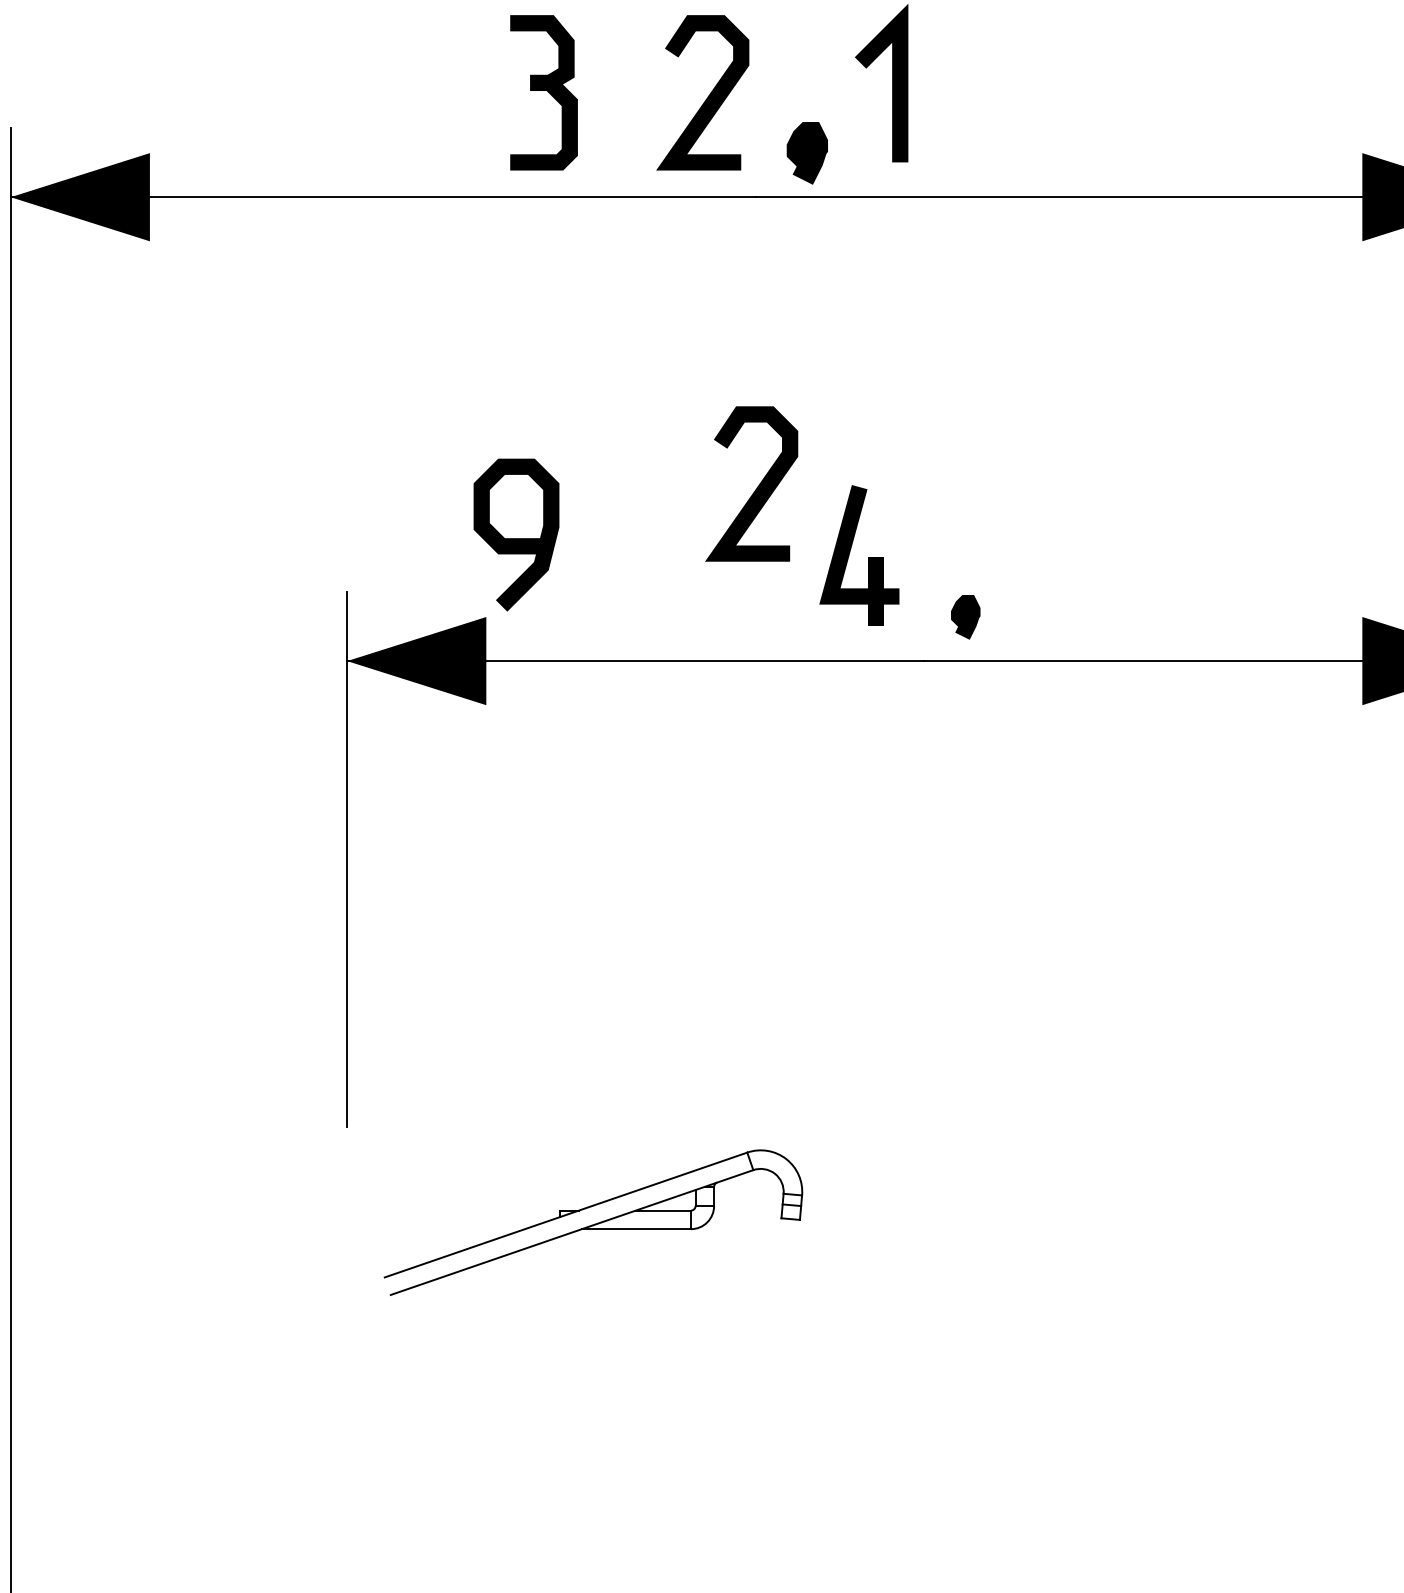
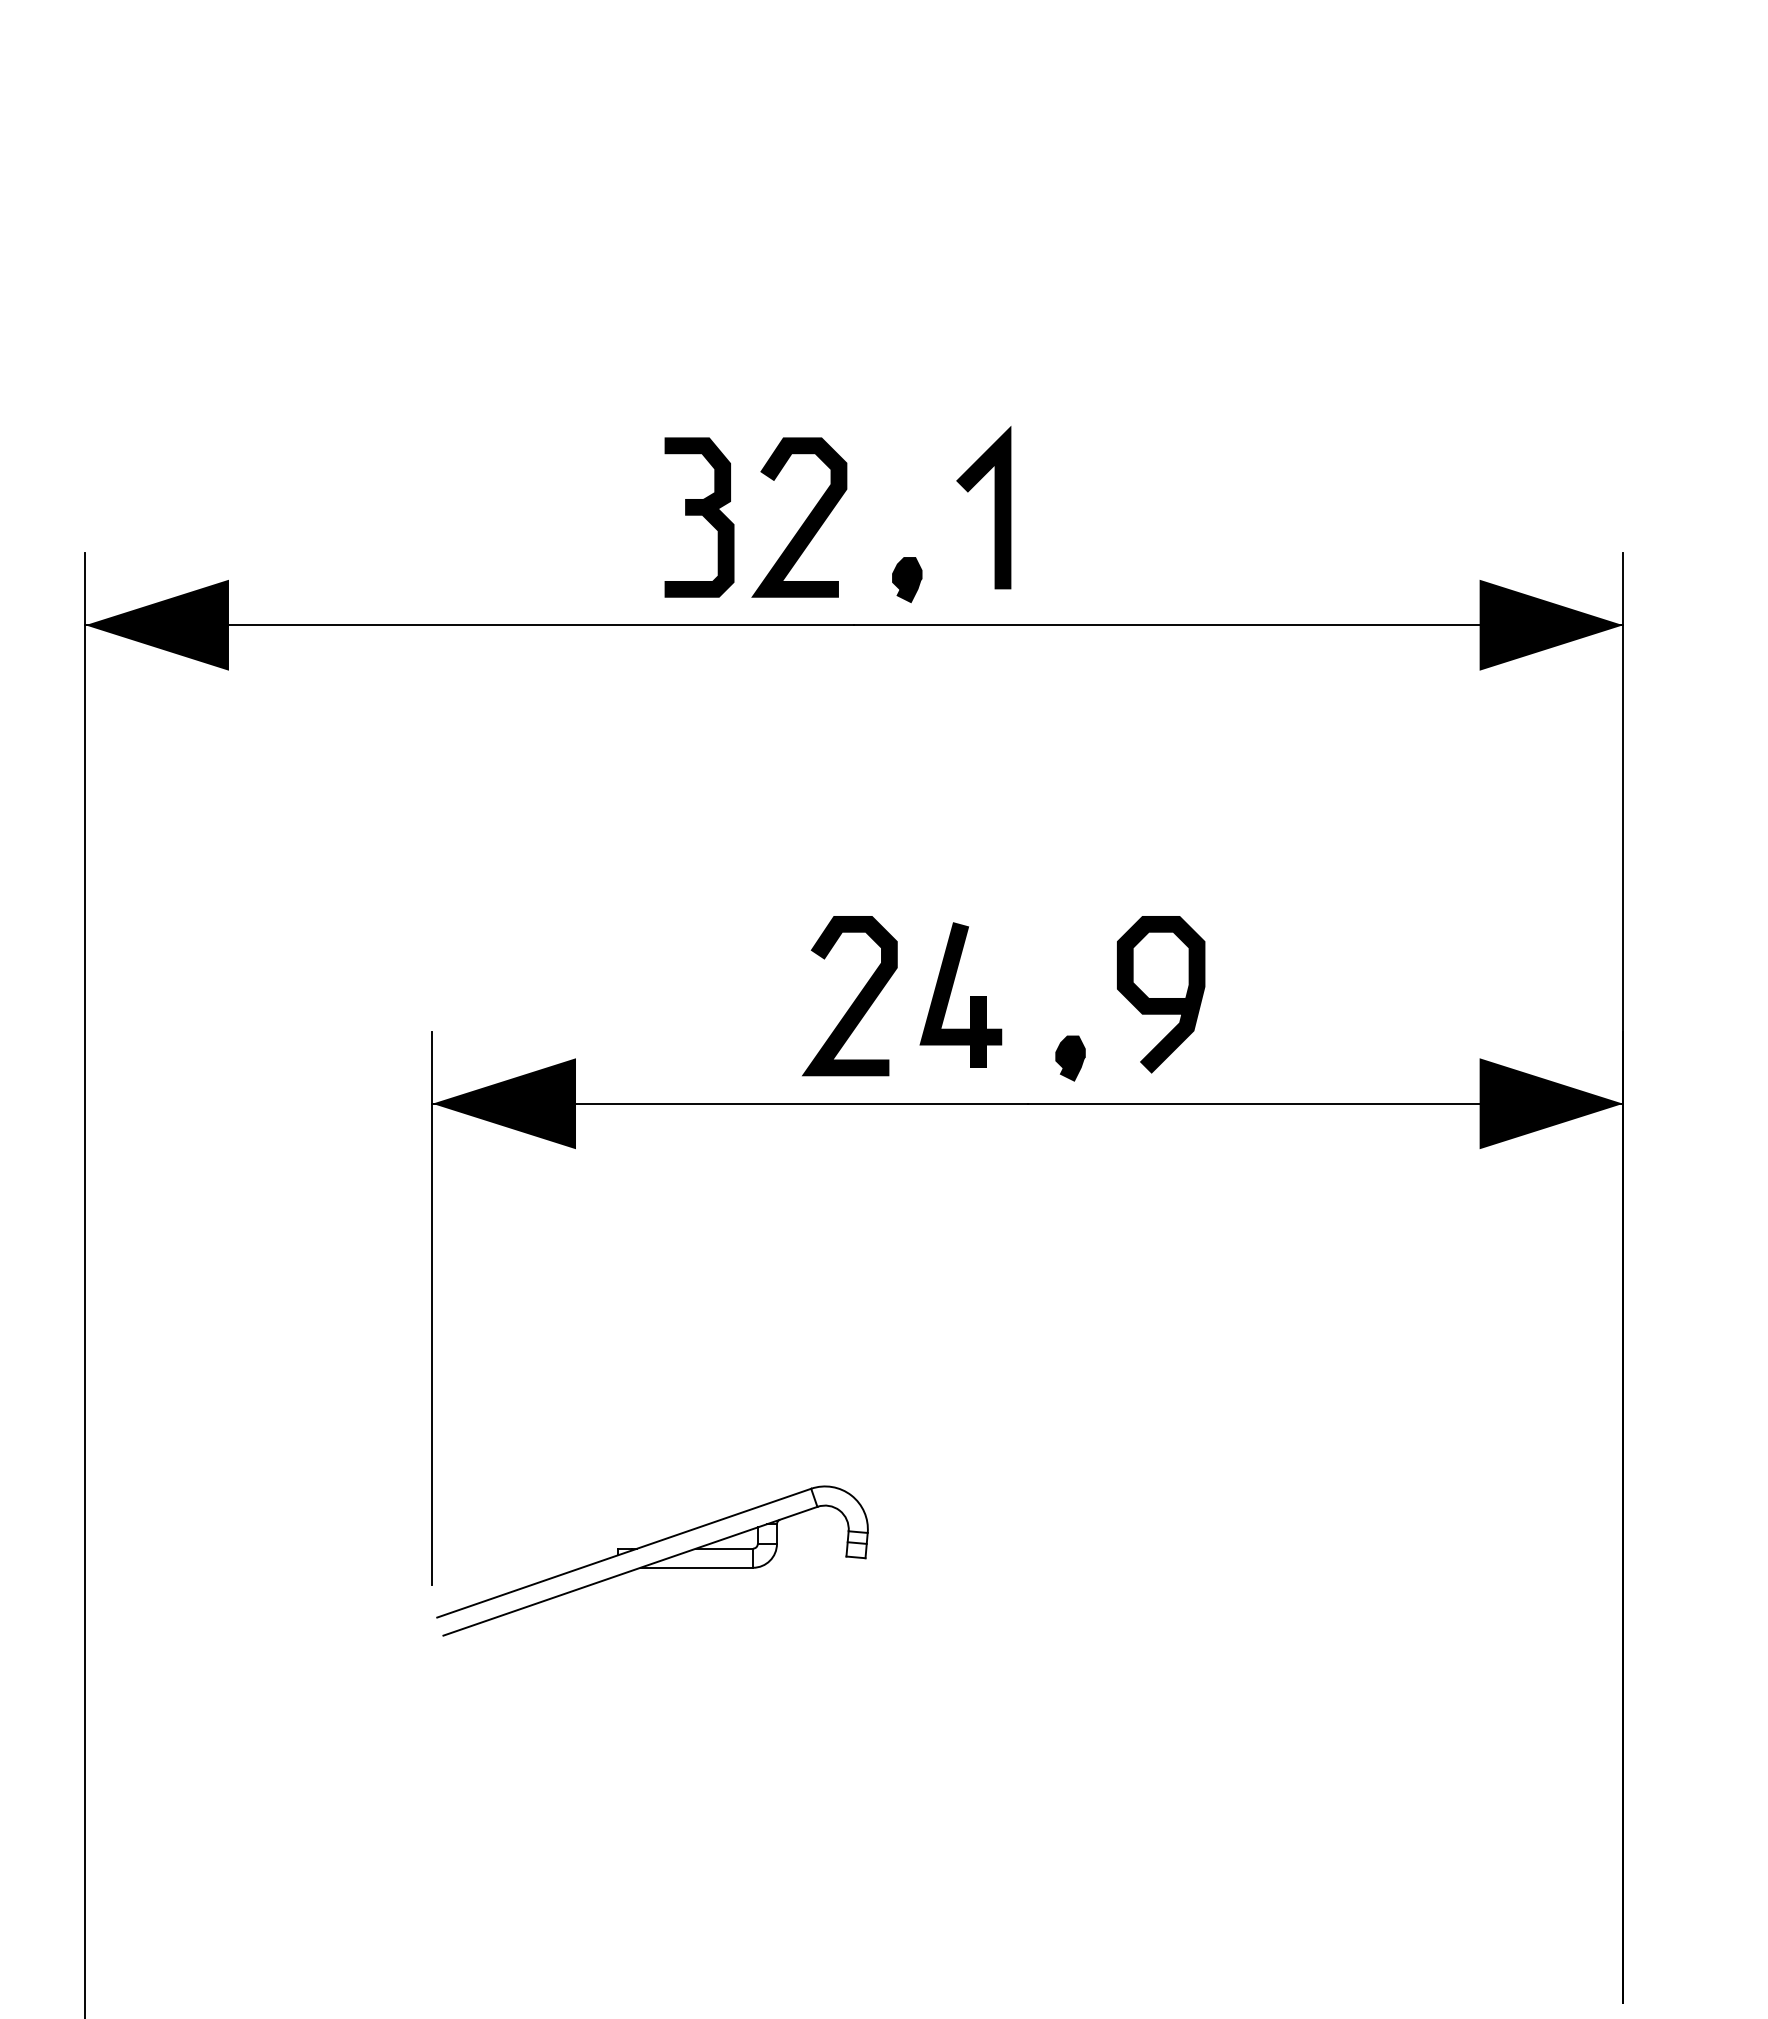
part: (544, 92) -> (699, 517), moved
part: (807, 153) -> (907, 580), size x0.71
curve: (756, 488) -> (854, 1000), moved
curve: (516, 538) -> (1161, 998), moved
part: (593, 1222) -> (652, 1560), moved

